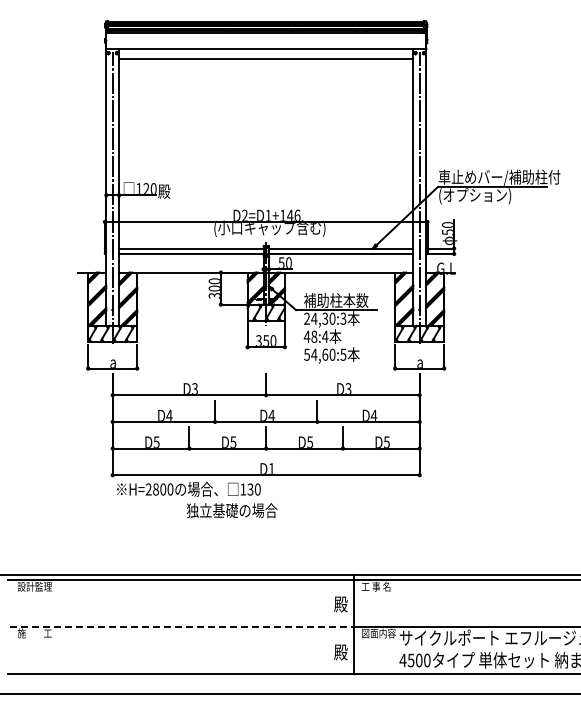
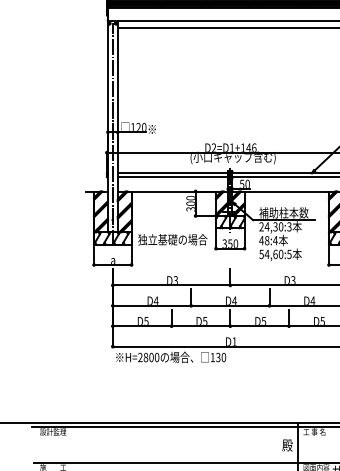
text: (164, 191) -> (152, 129), 殿 -> ※
text: (232, 510) -> (173, 239), moved
line: (182, 626) -> (166, 462), dashed -> solid

